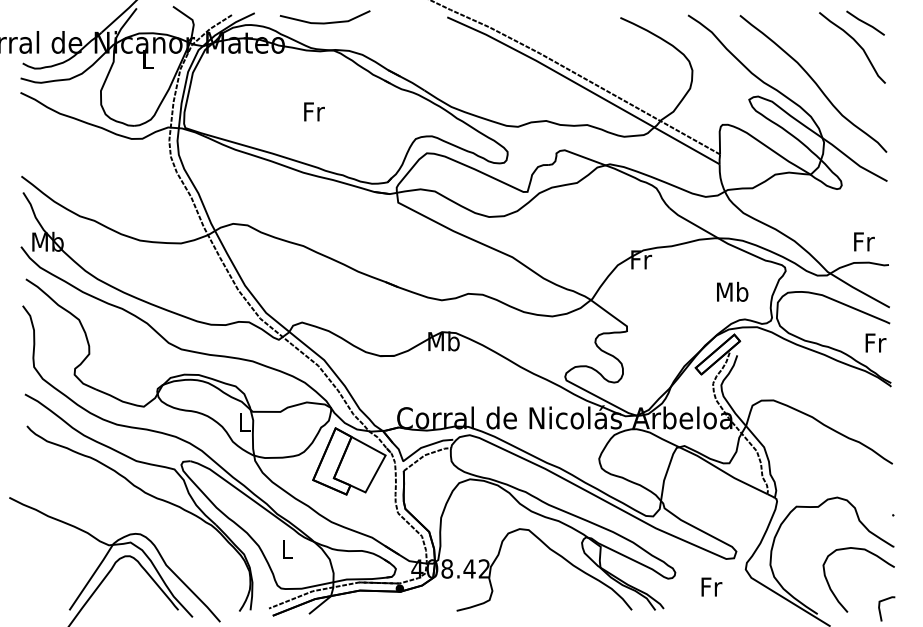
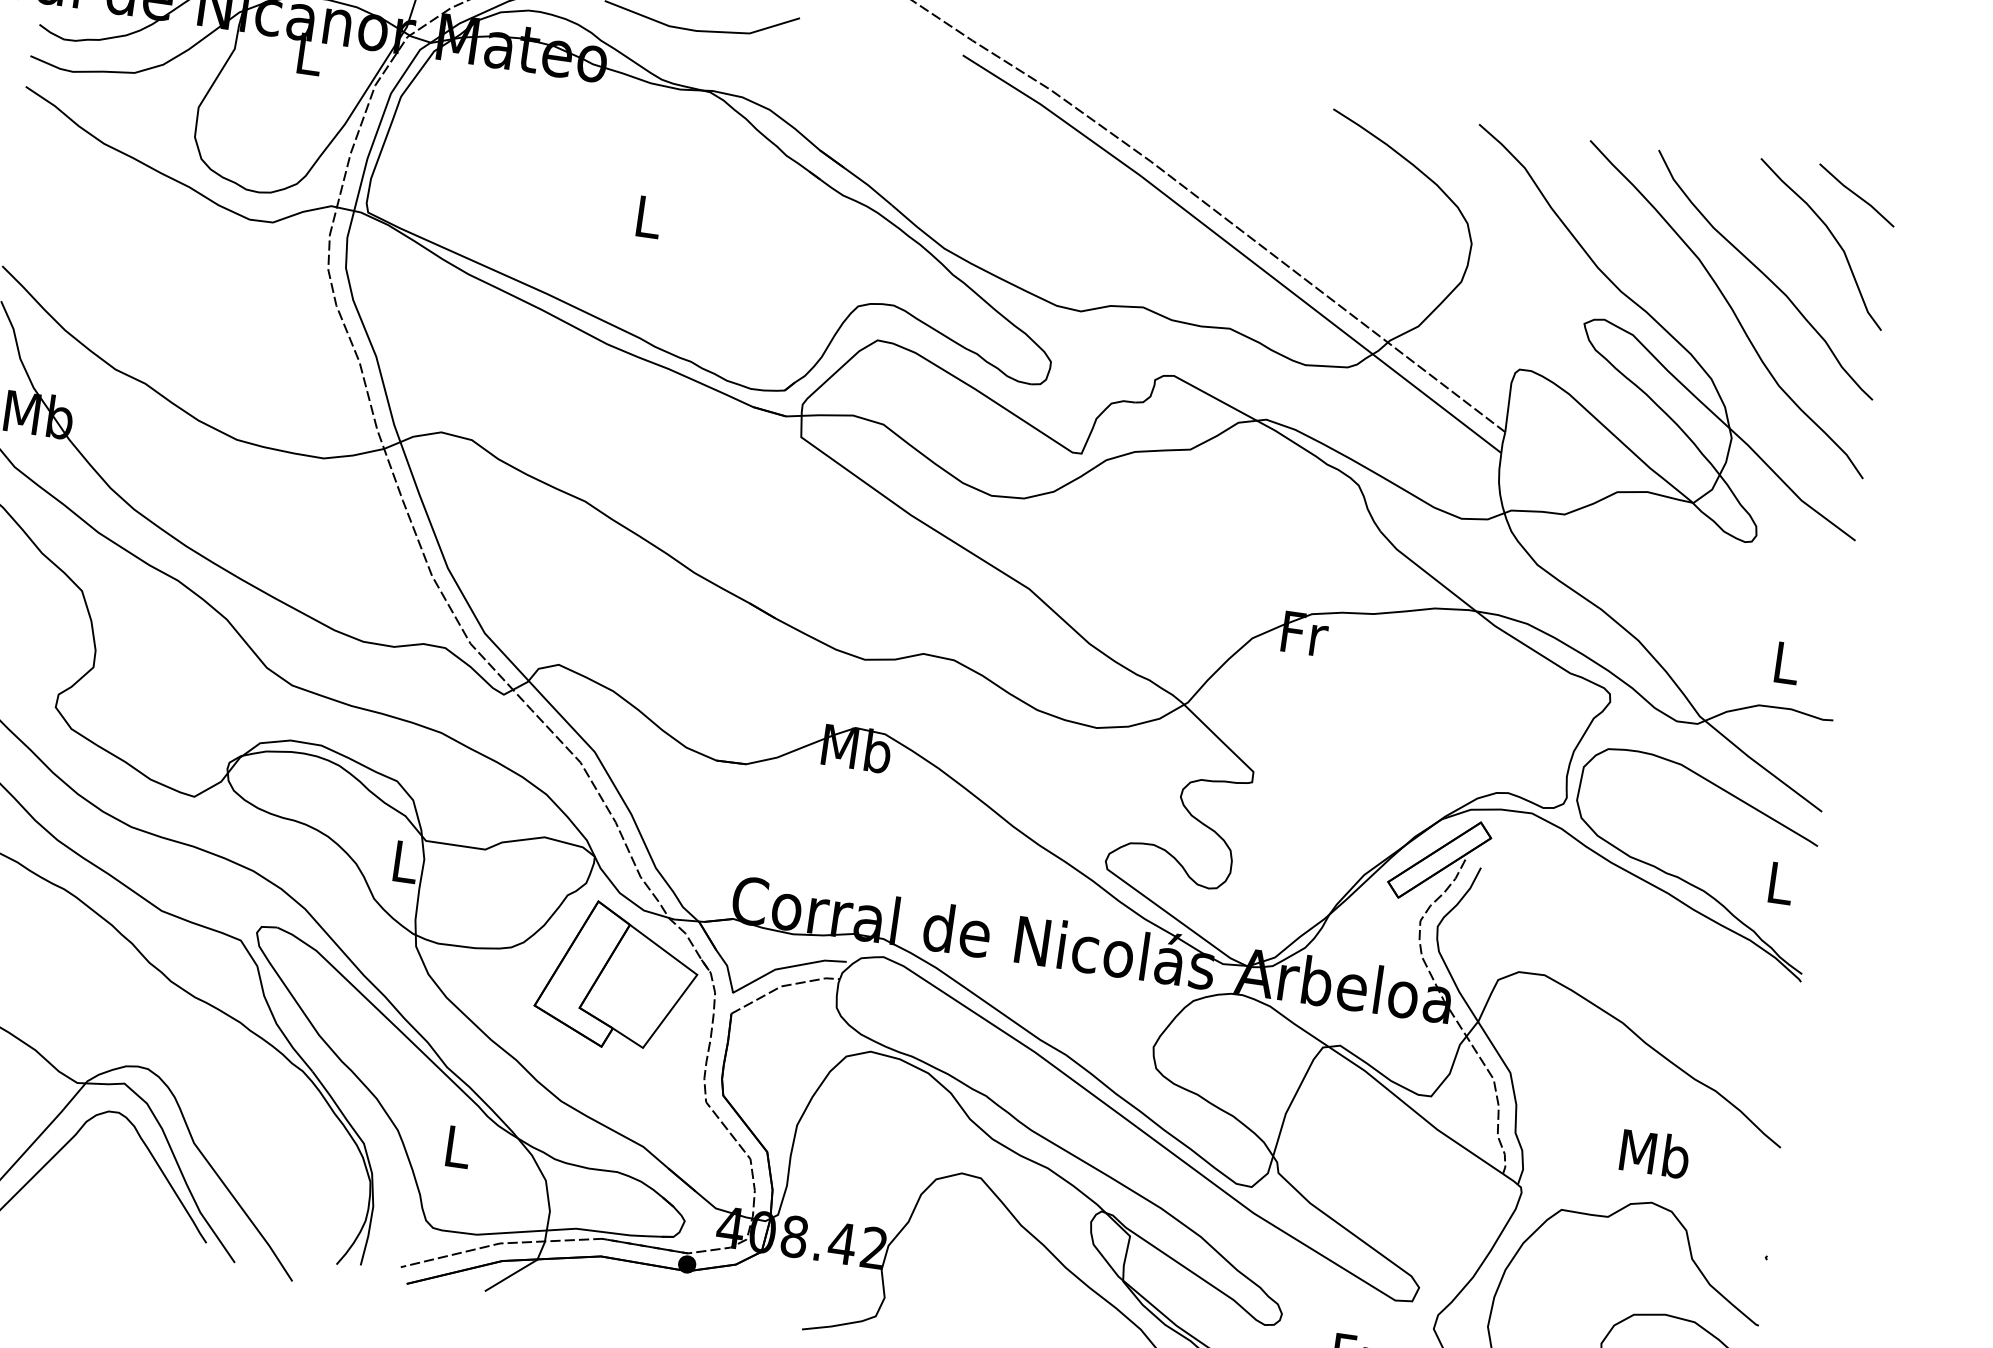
curve: (828, 65) -> (1764, 274), added
text: (314, 111) -> (649, 216), Fr -> L
text: (864, 241) -> (1788, 662), Fr -> L
text: (732, 291) -> (1654, 1152), moved
text: (875, 342) -> (1780, 882), Fr -> L

